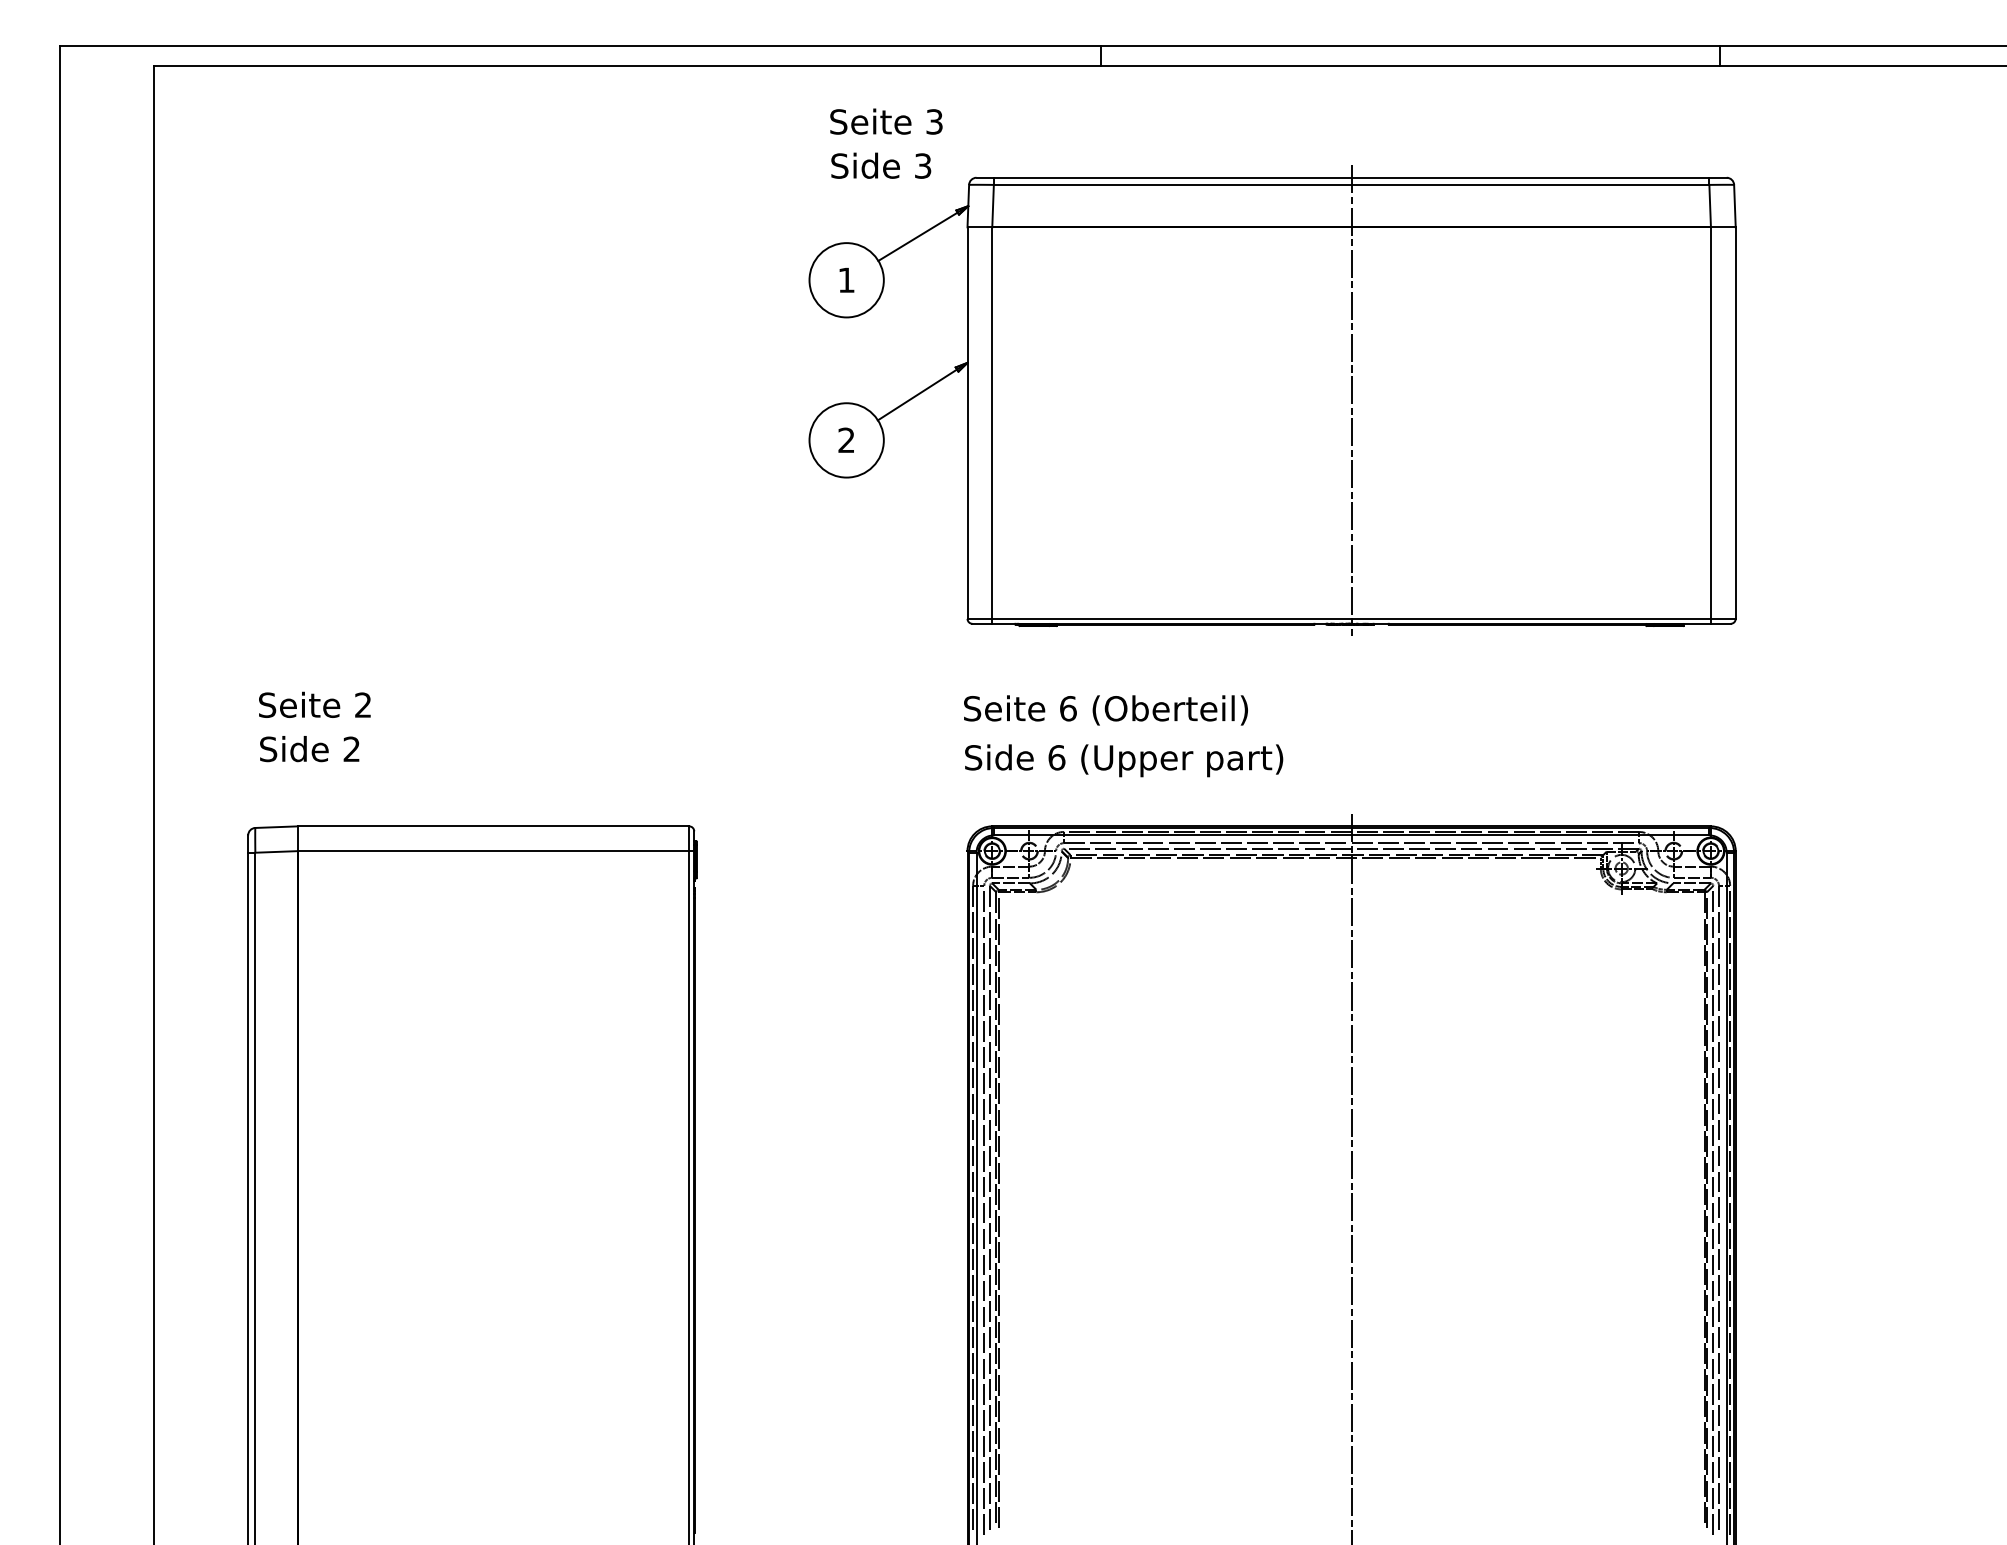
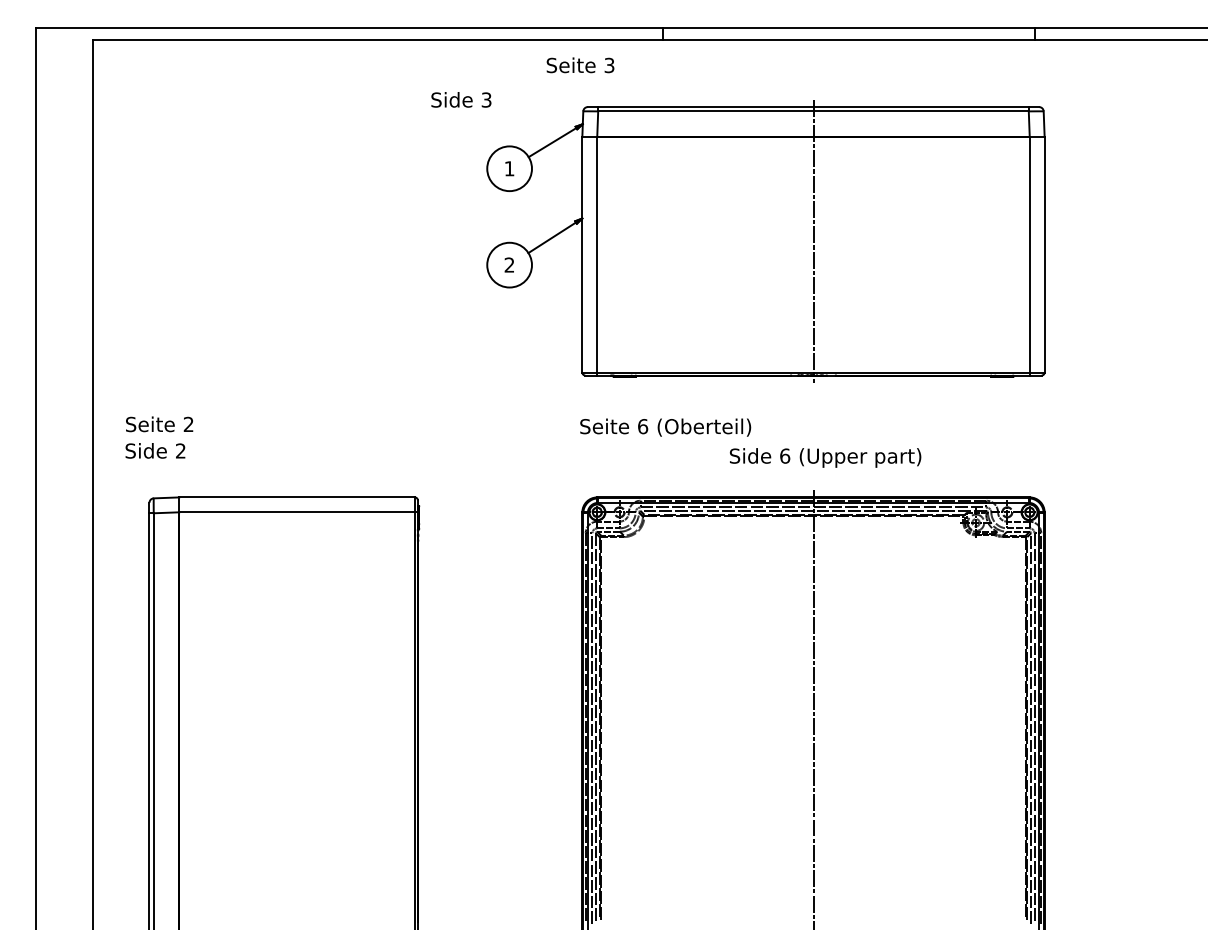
text: (886, 121) -> (580, 65), moved
text: (881, 165) -> (461, 99), moved
text: (314, 705) -> (159, 424), moved
text: (309, 748) -> (155, 450), moved
text: (1123, 760) -> (825, 457), moved

